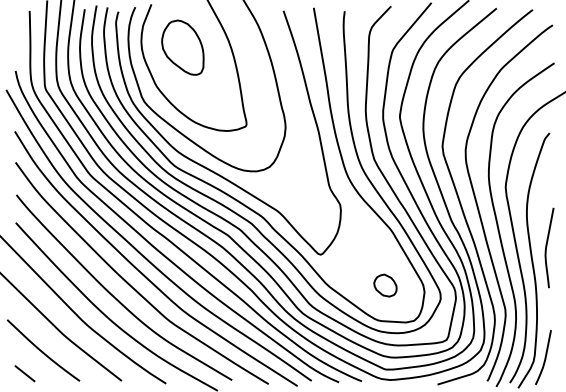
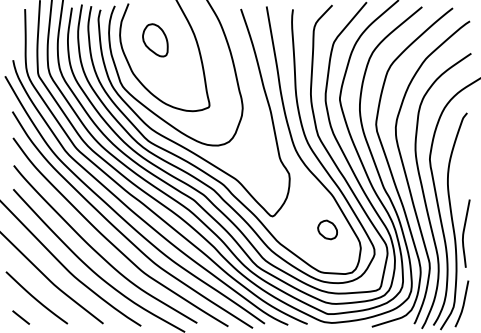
part: (182, 47) -> (155, 40), size x0.7
curve: (547, 246) -> (464, 232), moved
part: (385, 285) -> (327, 229), moved

